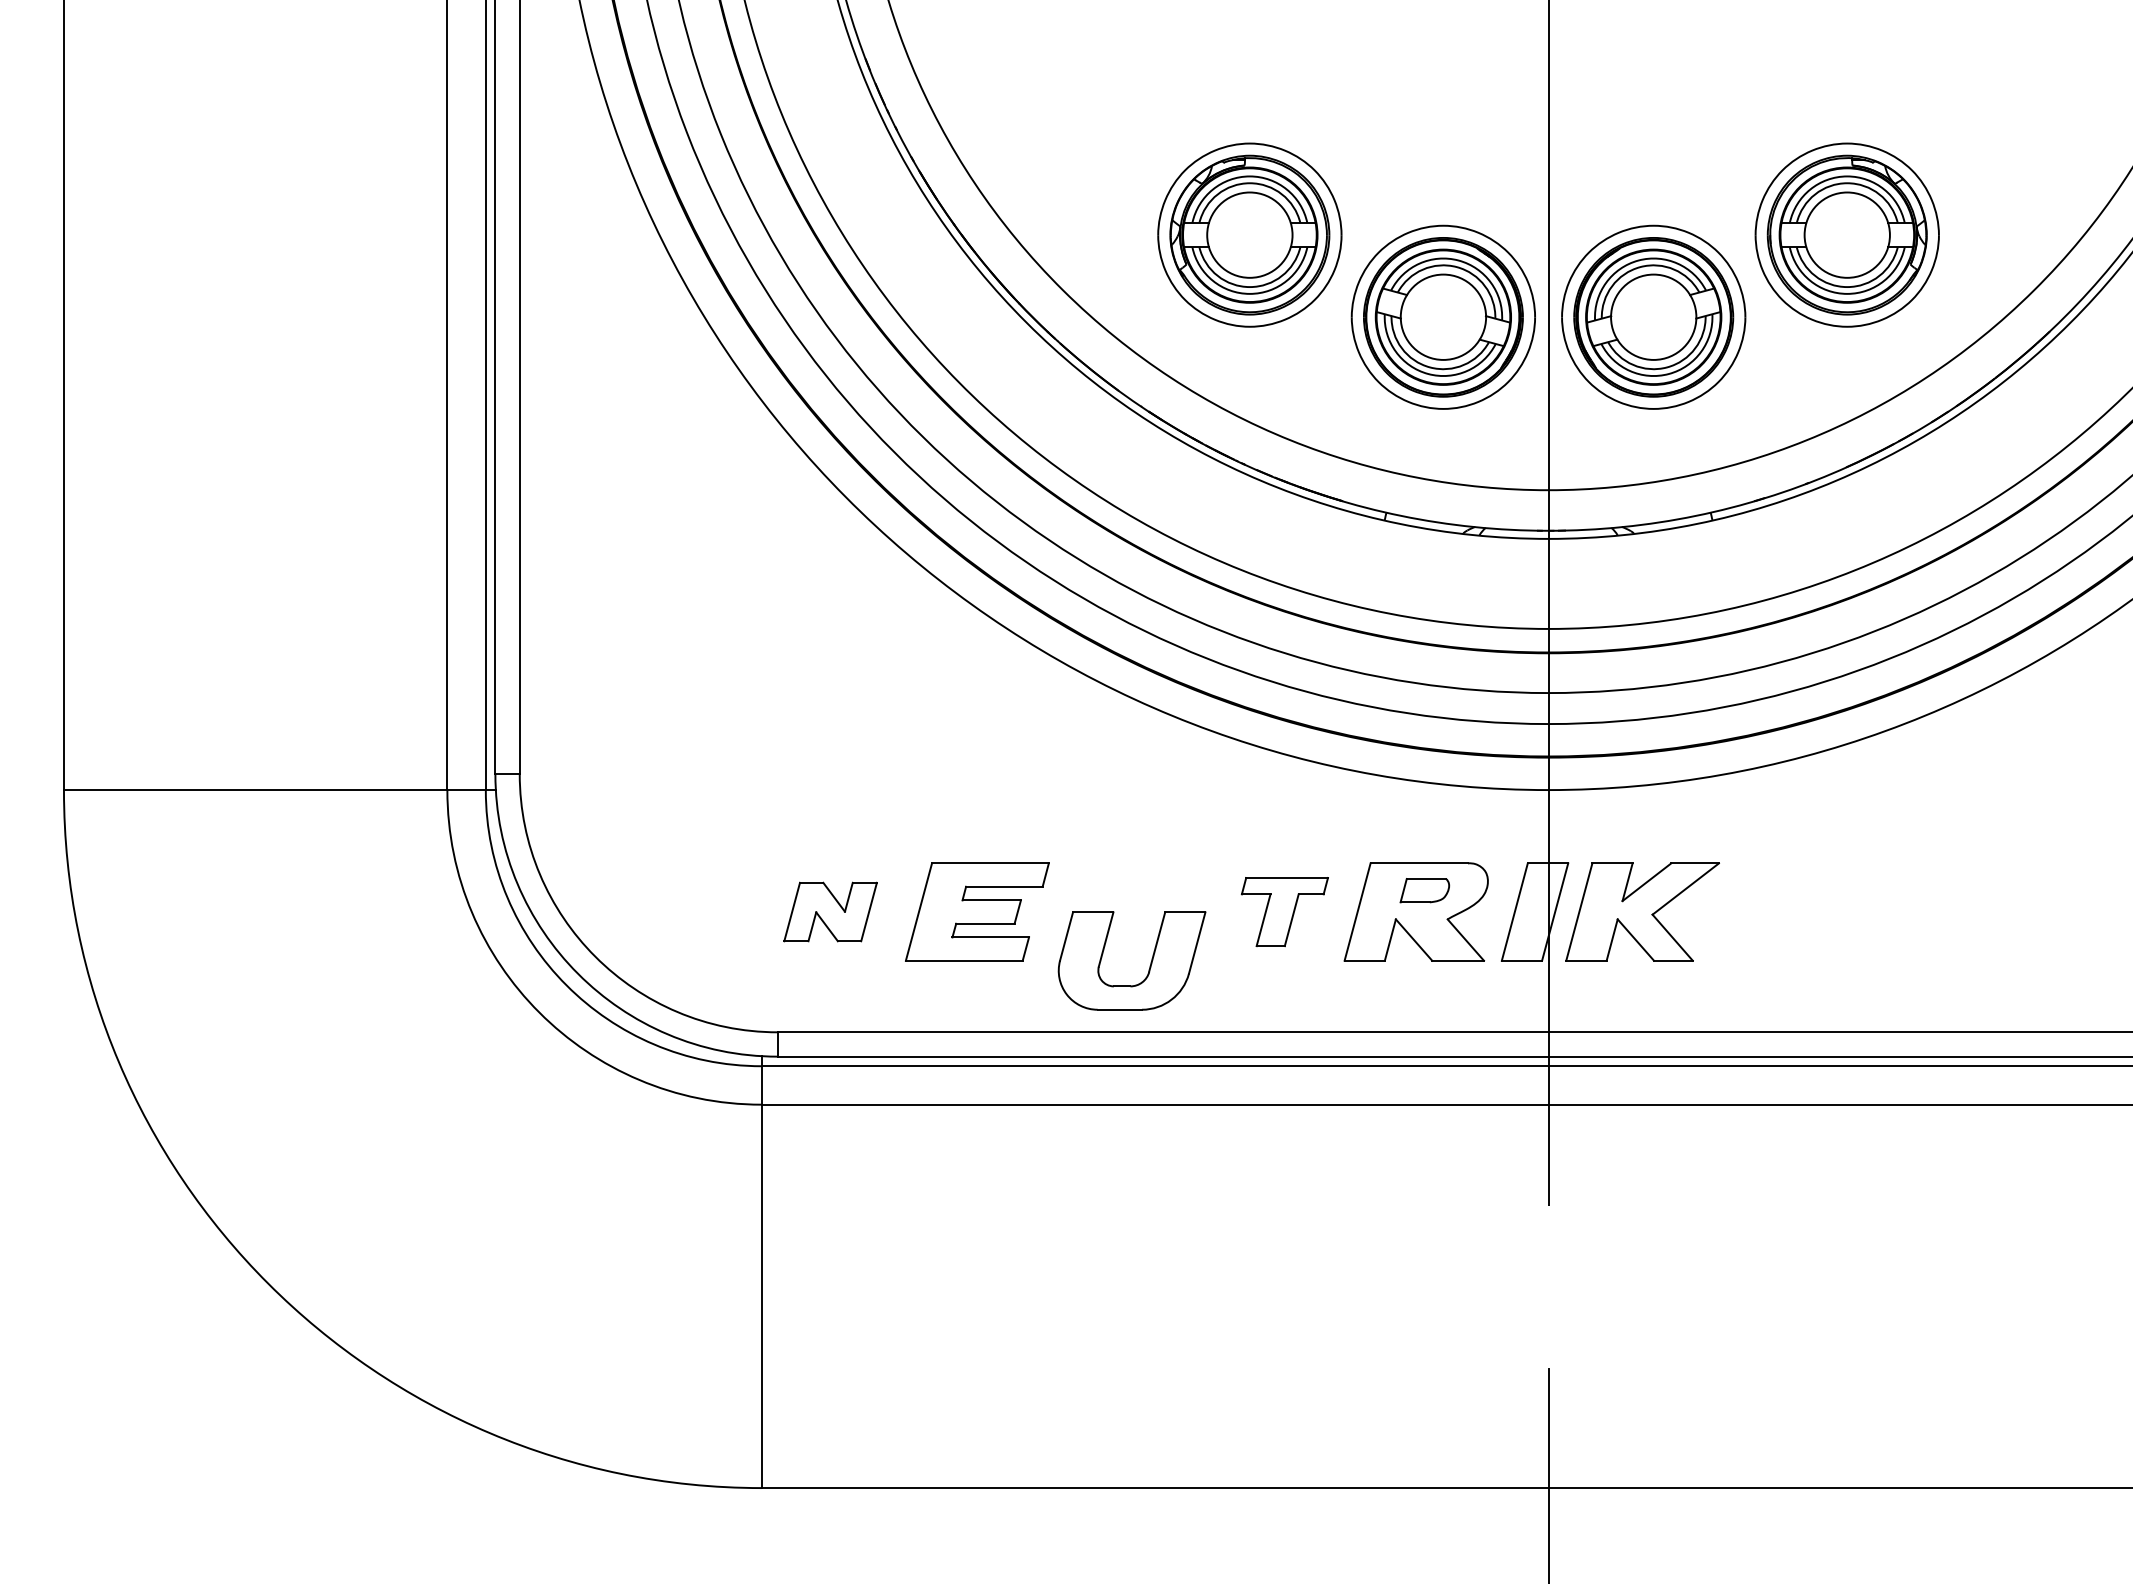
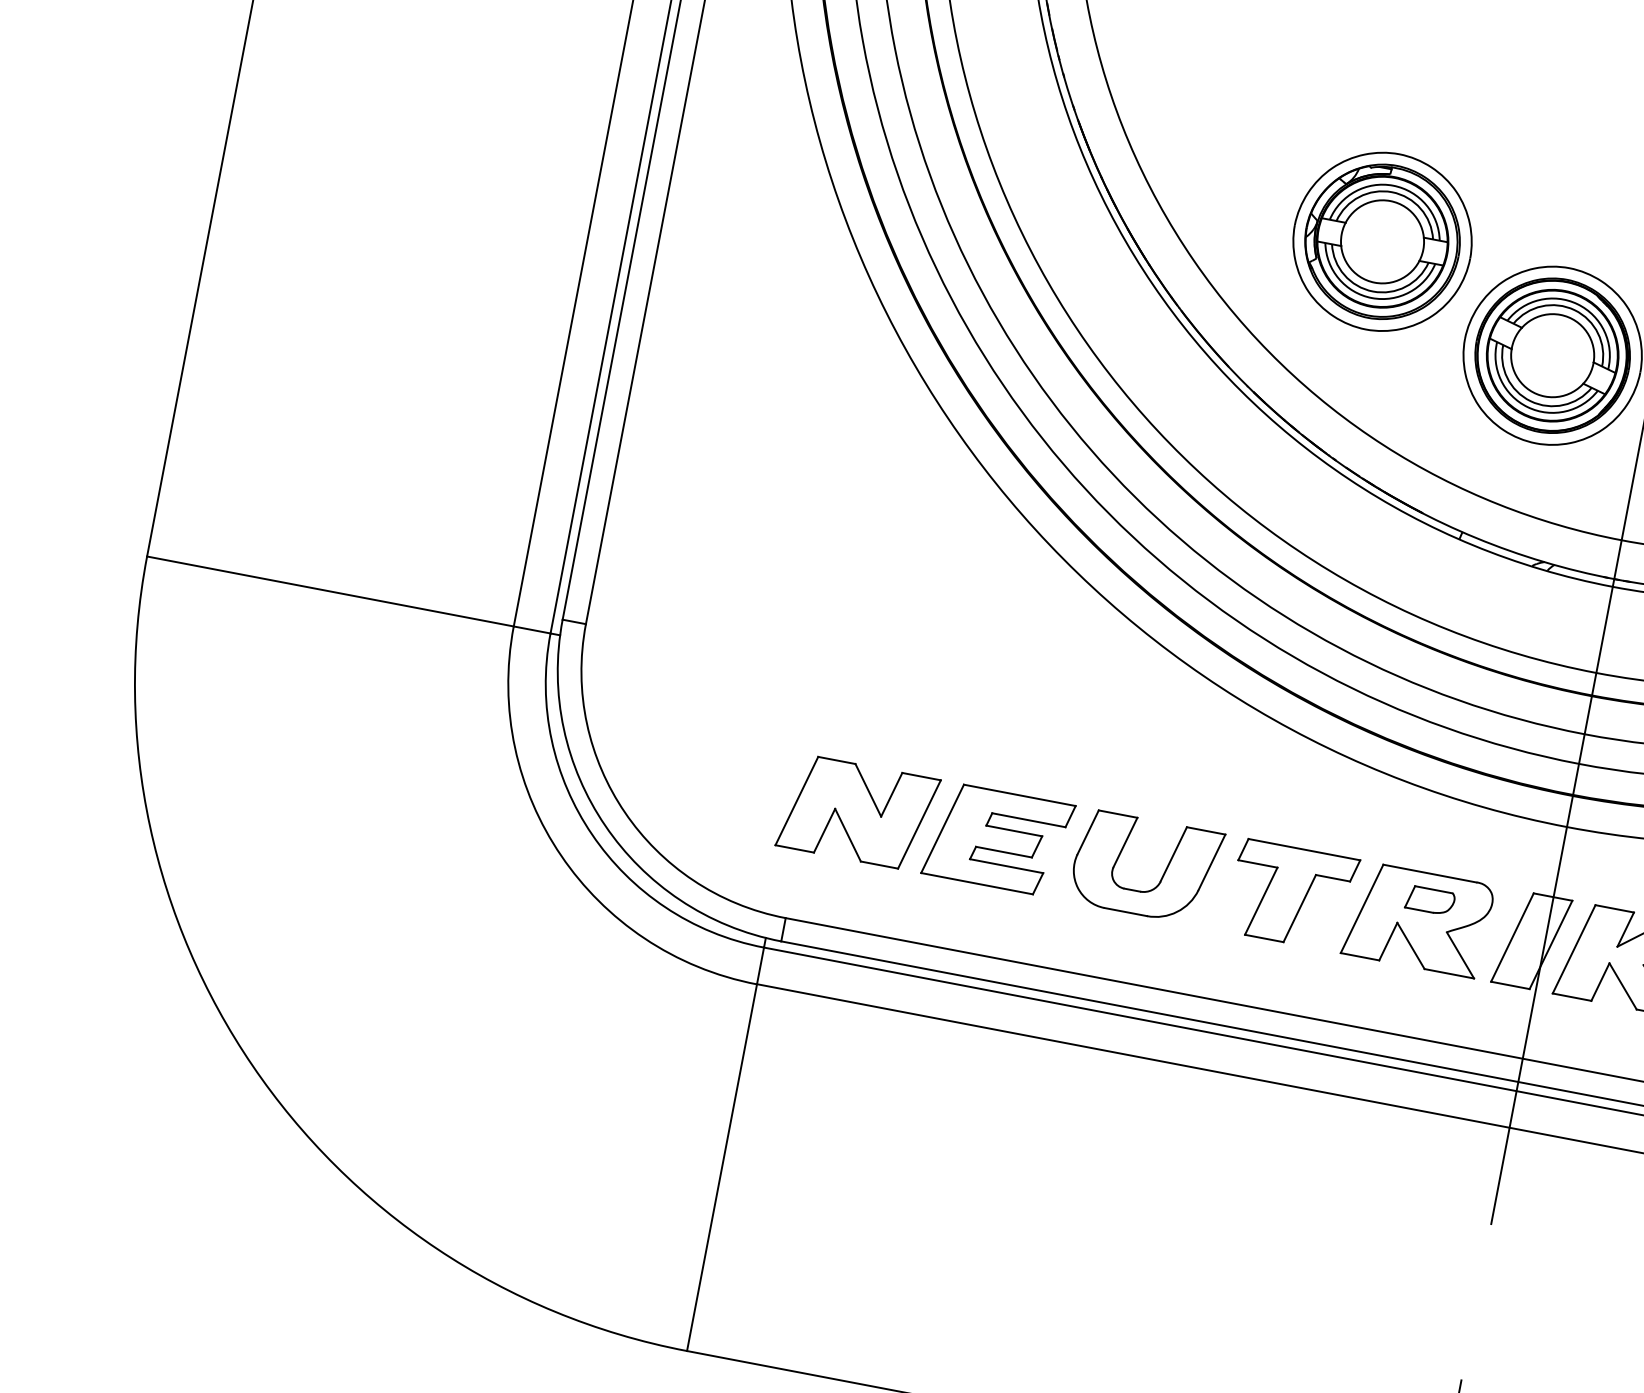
part: (830, 911) -> (858, 812), size x1.67
part: (1284, 911) -> (1292, 894), size x1.43
part: (1149, 965) -> (1162, 875), moved

